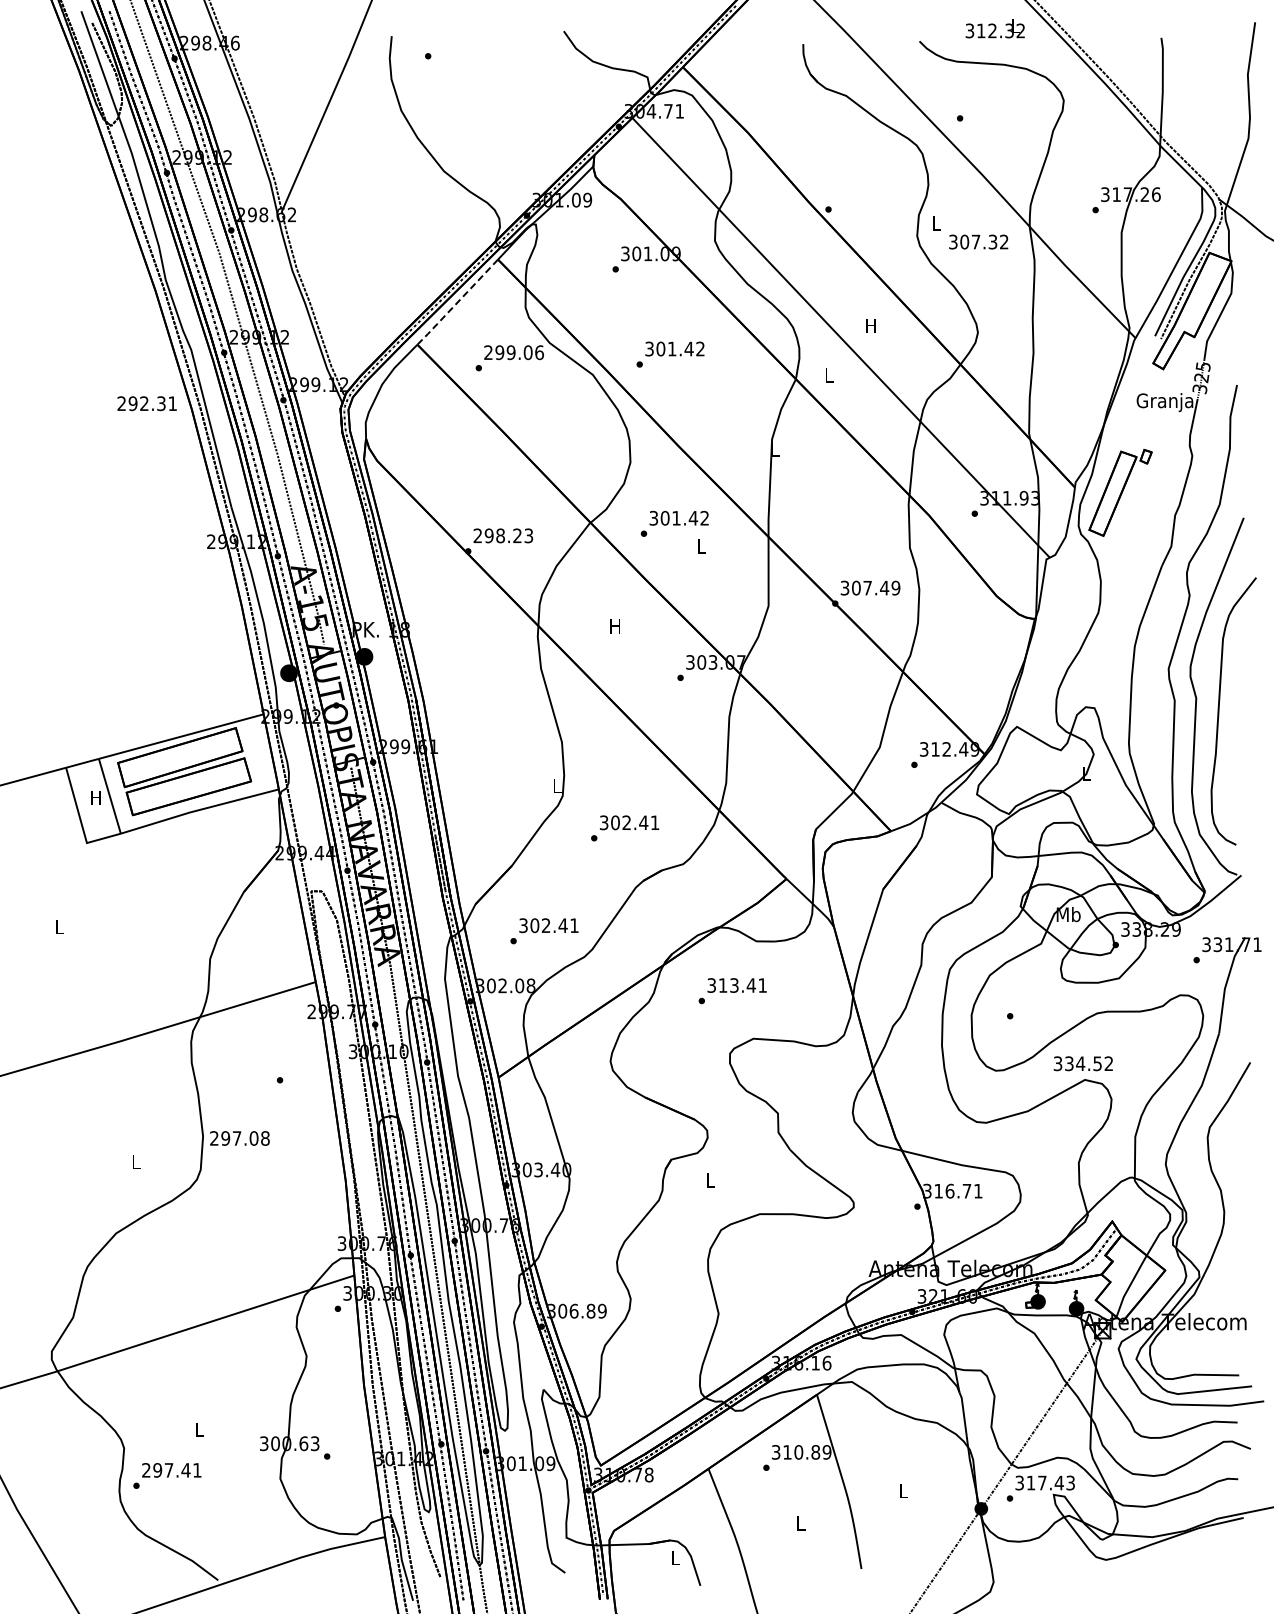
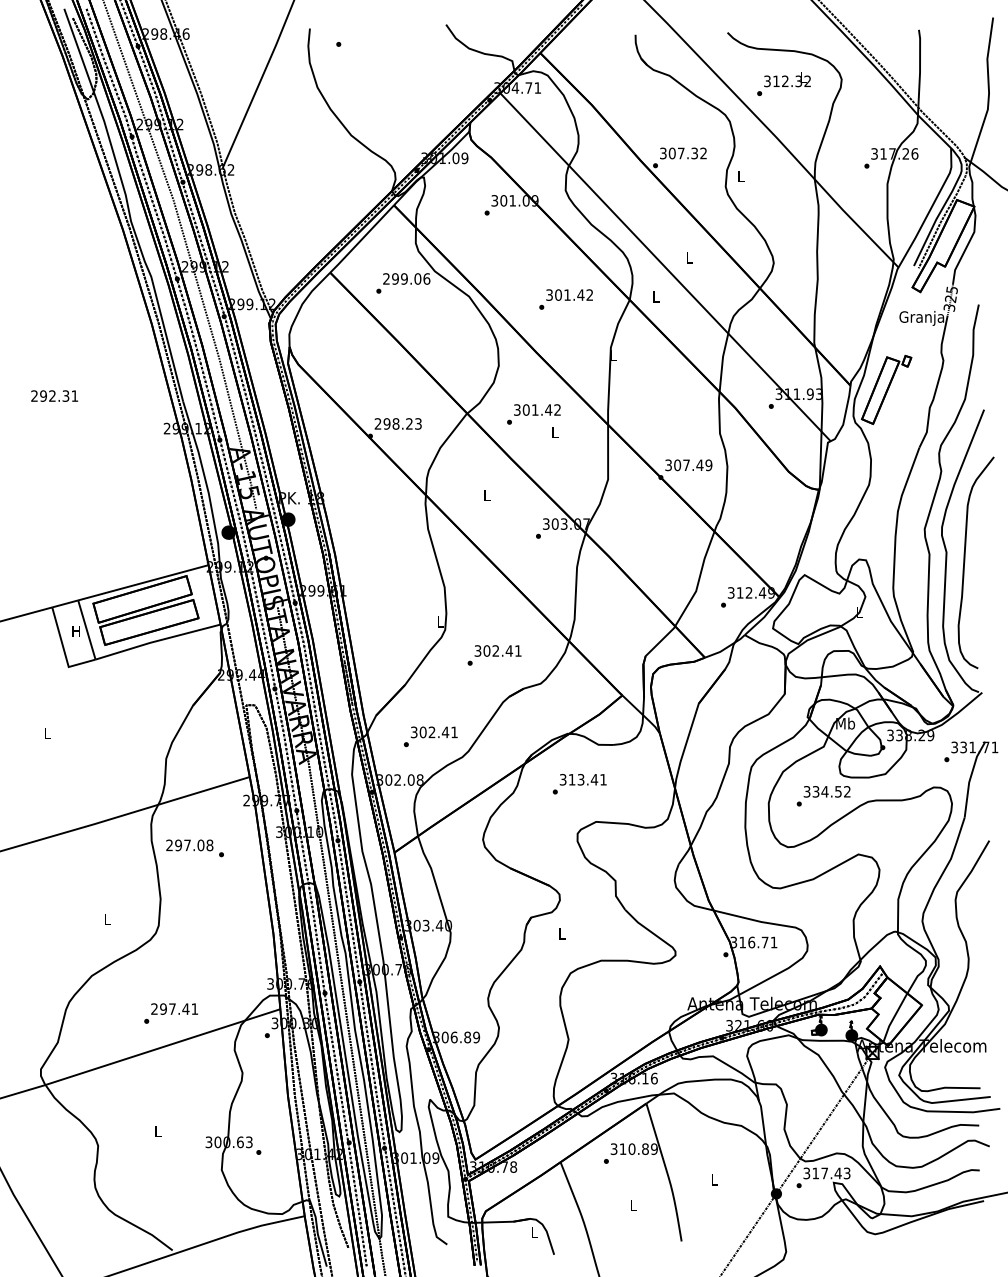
text: (994, 28) -> (786, 79), moved
text: (978, 241) -> (683, 153), moved
line: (457, 302) -> (361, 239), dashed -> solid
text: (870, 325) -> (688, 257), H -> L
text: (670, 354) -> (566, 299), moved
text: (146, 403) -> (54, 395), moved
text: (614, 626) -> (486, 495), H -> L
text: (1082, 1063) -> (826, 791), moved
text: (239, 1138) -> (189, 845), moved
text: (167, 1475) -> (171, 1013), moved

